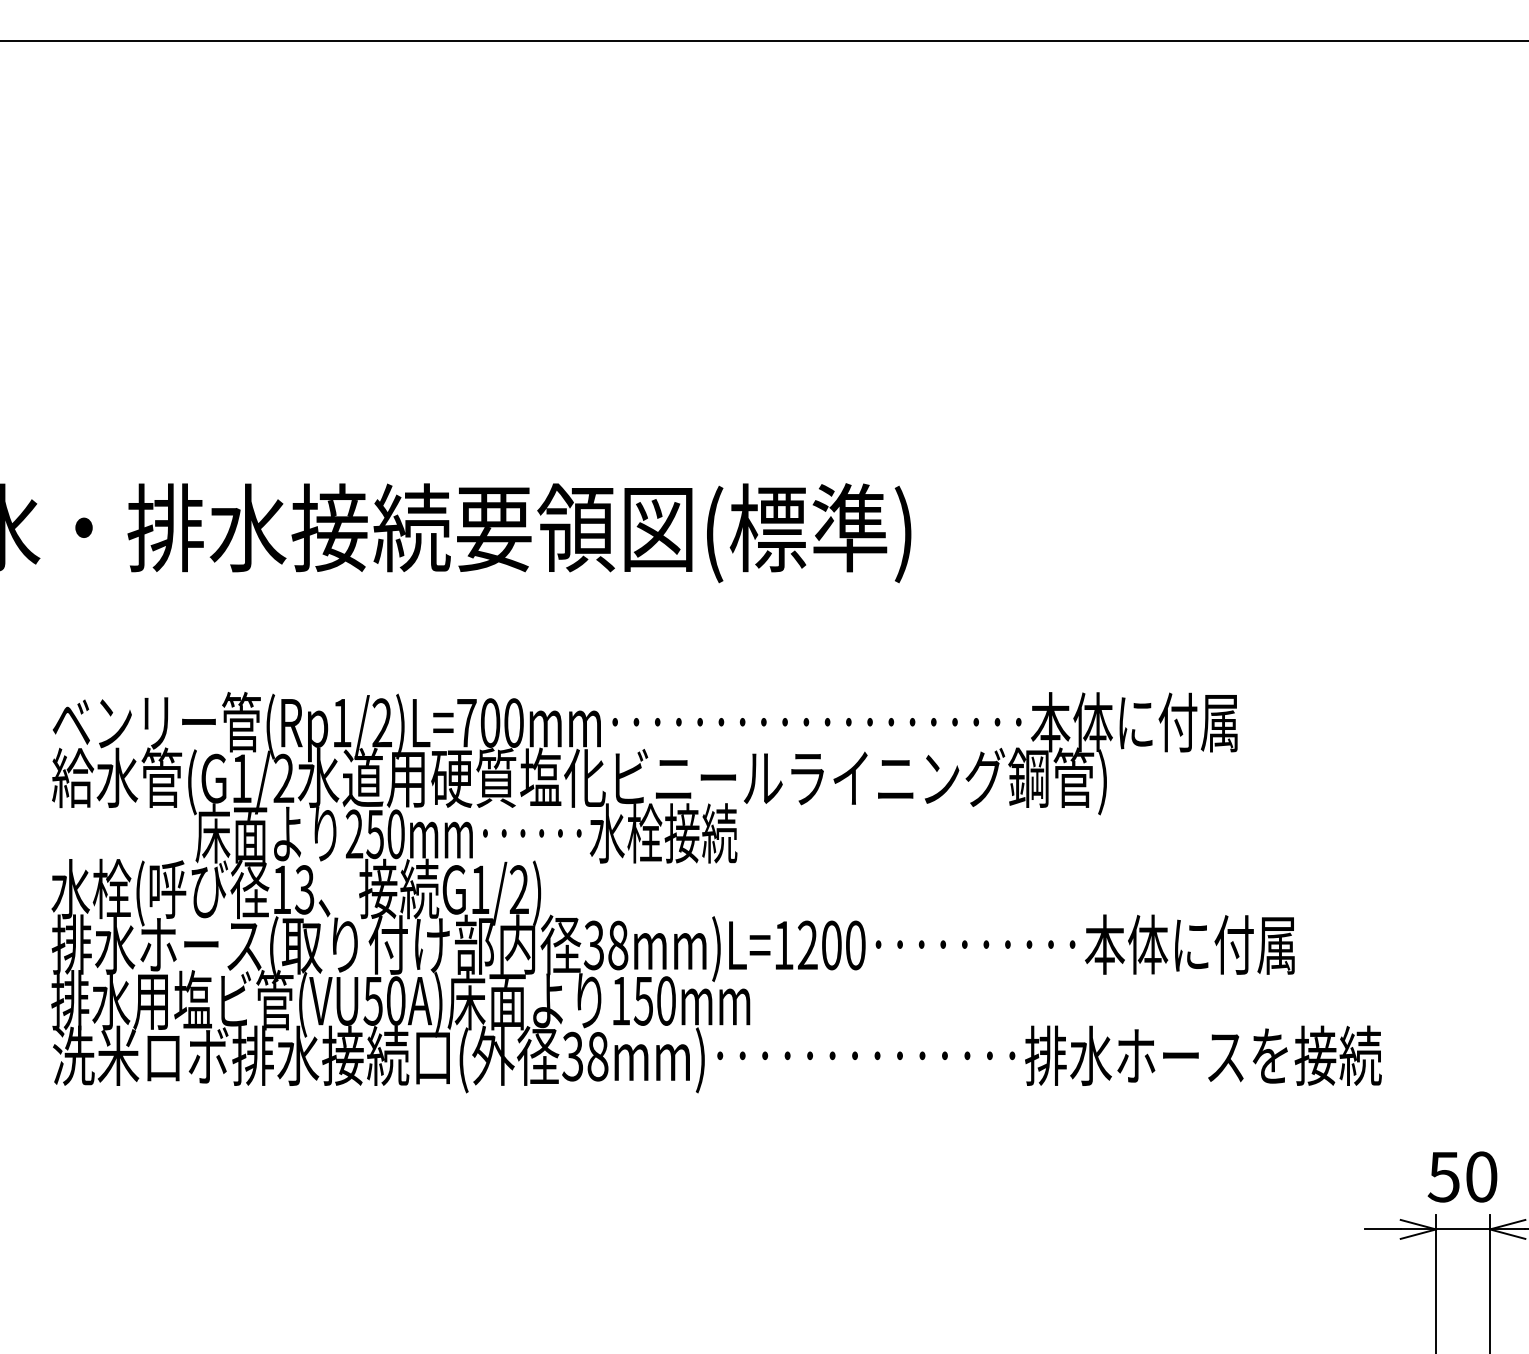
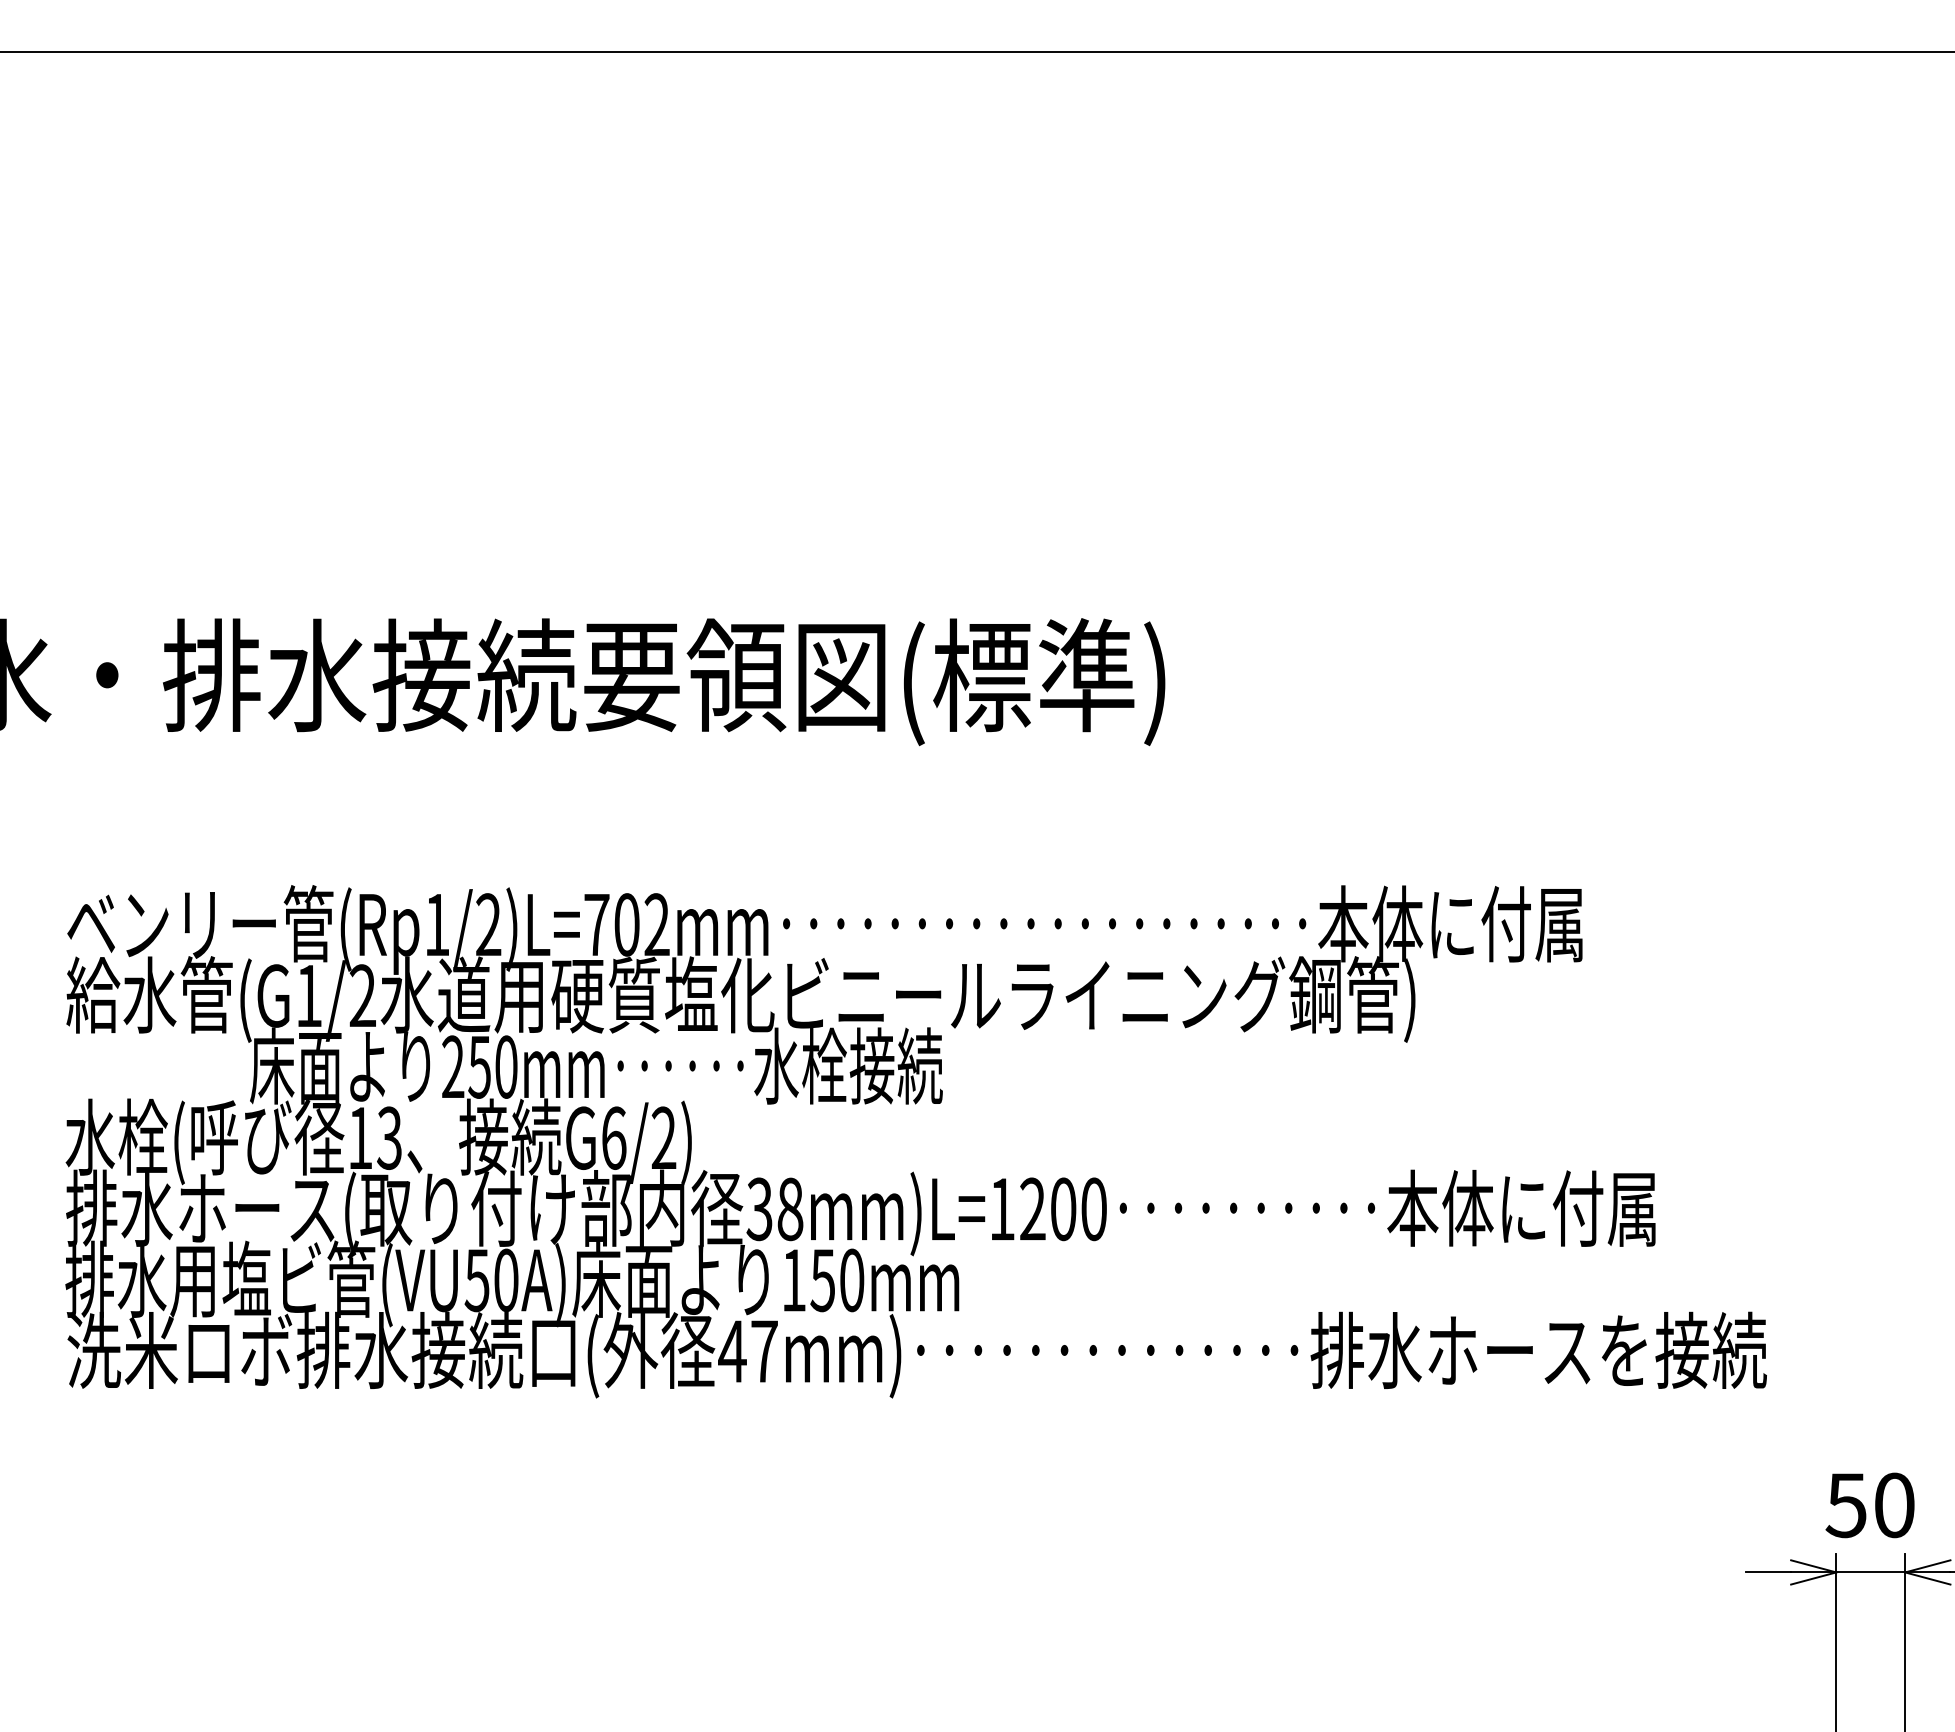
text: (513, 722) -> (656, 924), (Rp1/2)L=700mm -> (Rp1/2)L=702mm
text: (480, 889) -> (614, 1137), G1/2) -> G6/2)
text: (584, 1056) -> (747, 1351), 38mm) -> 47mm)

